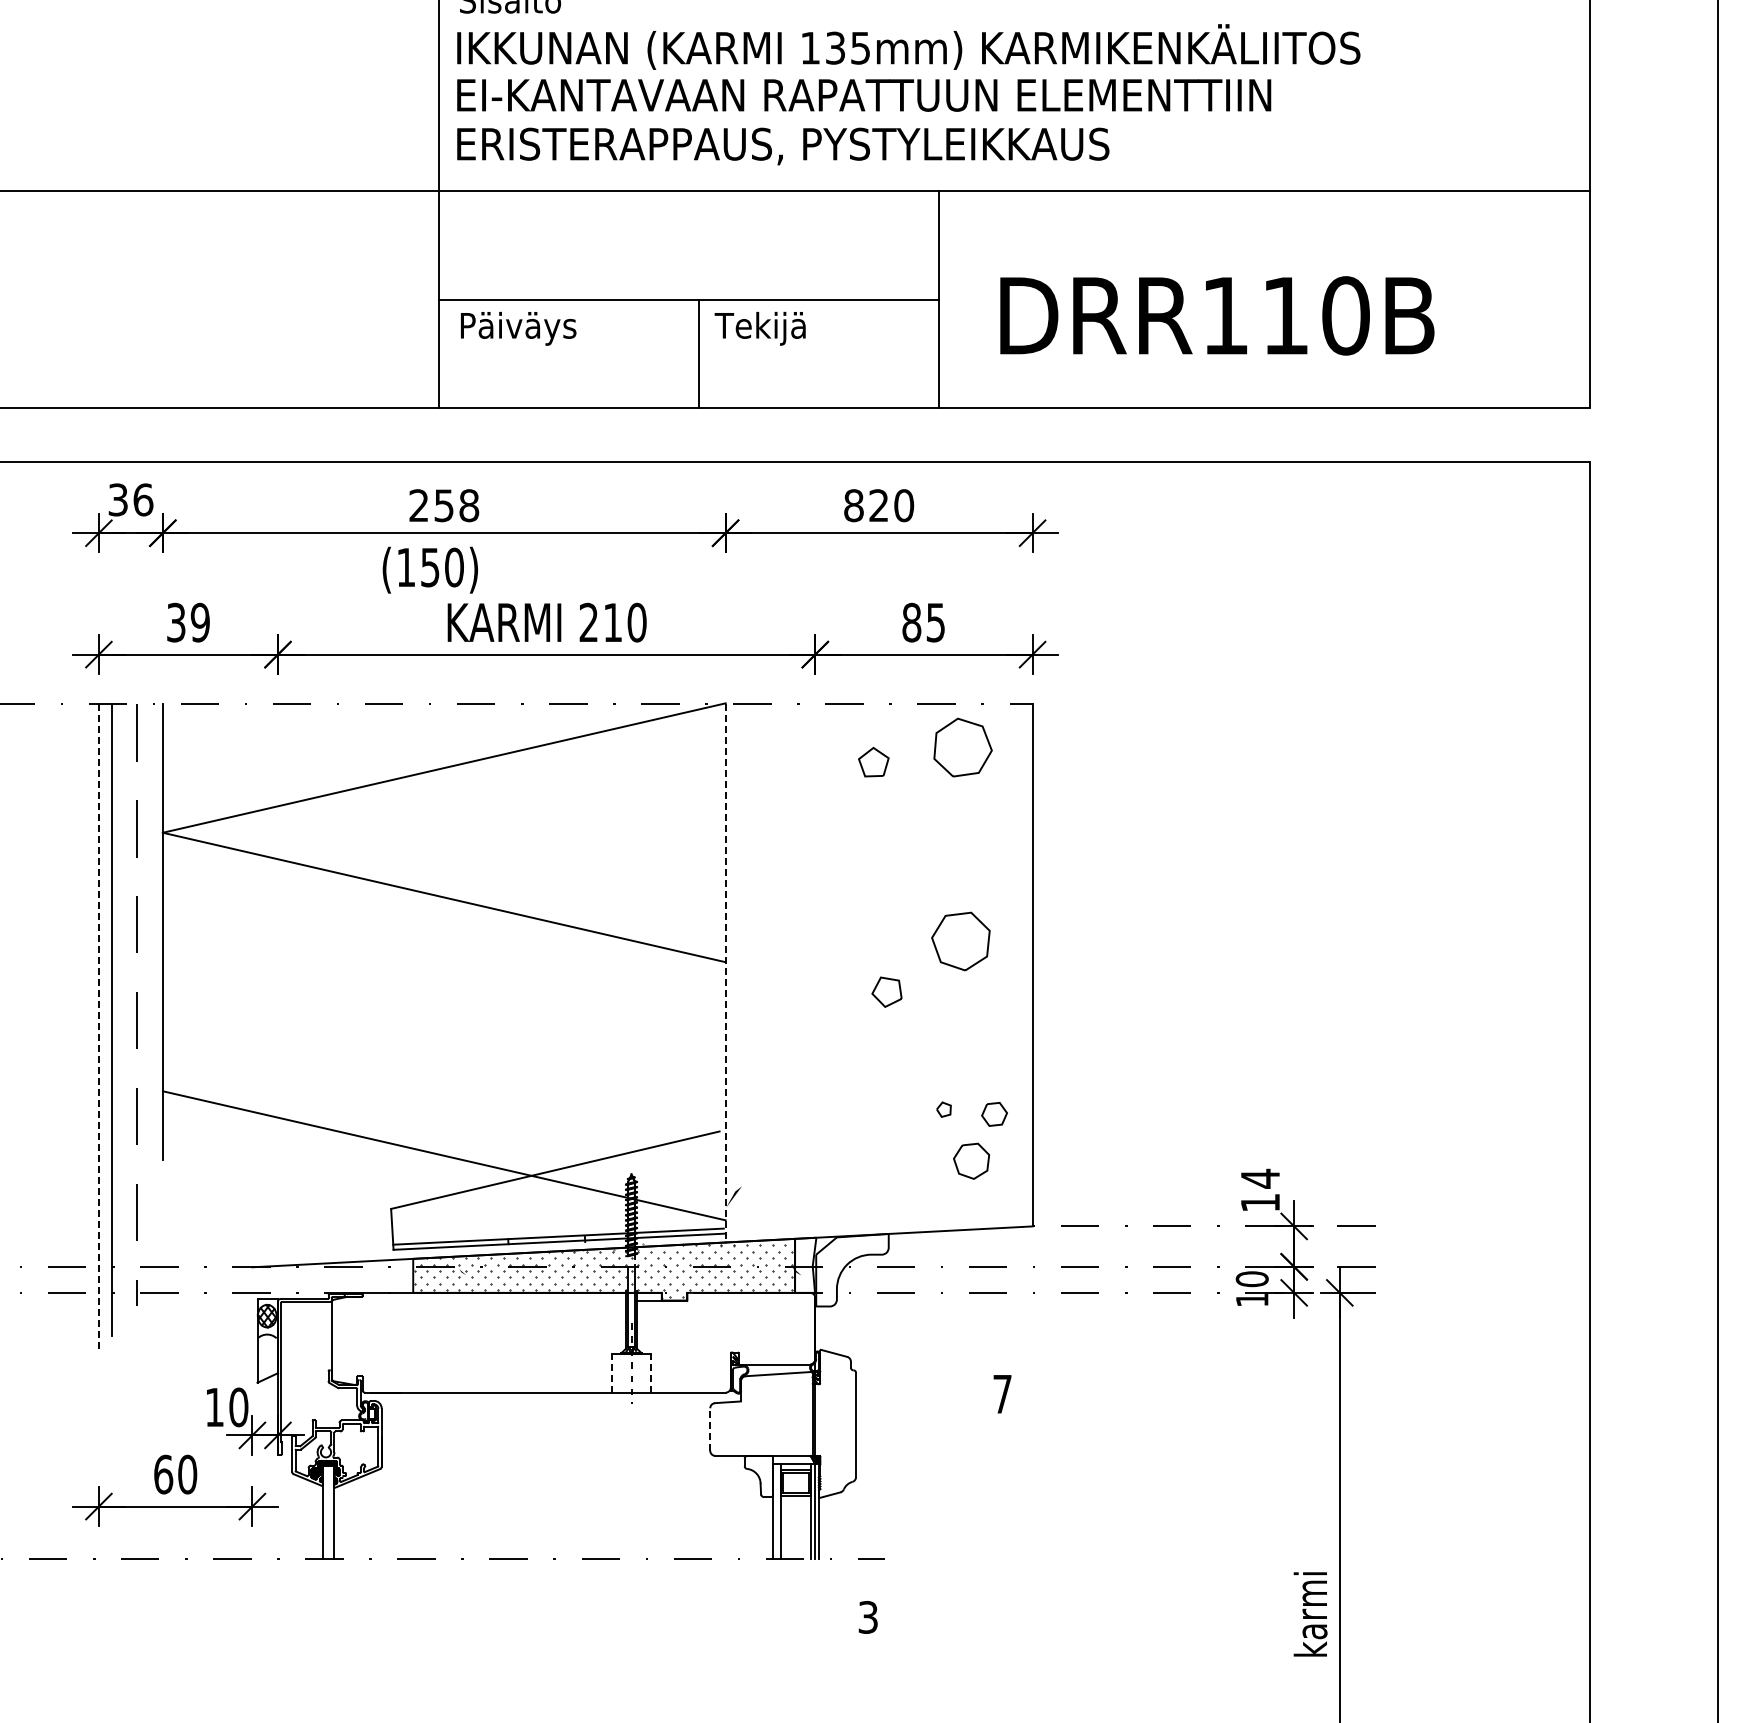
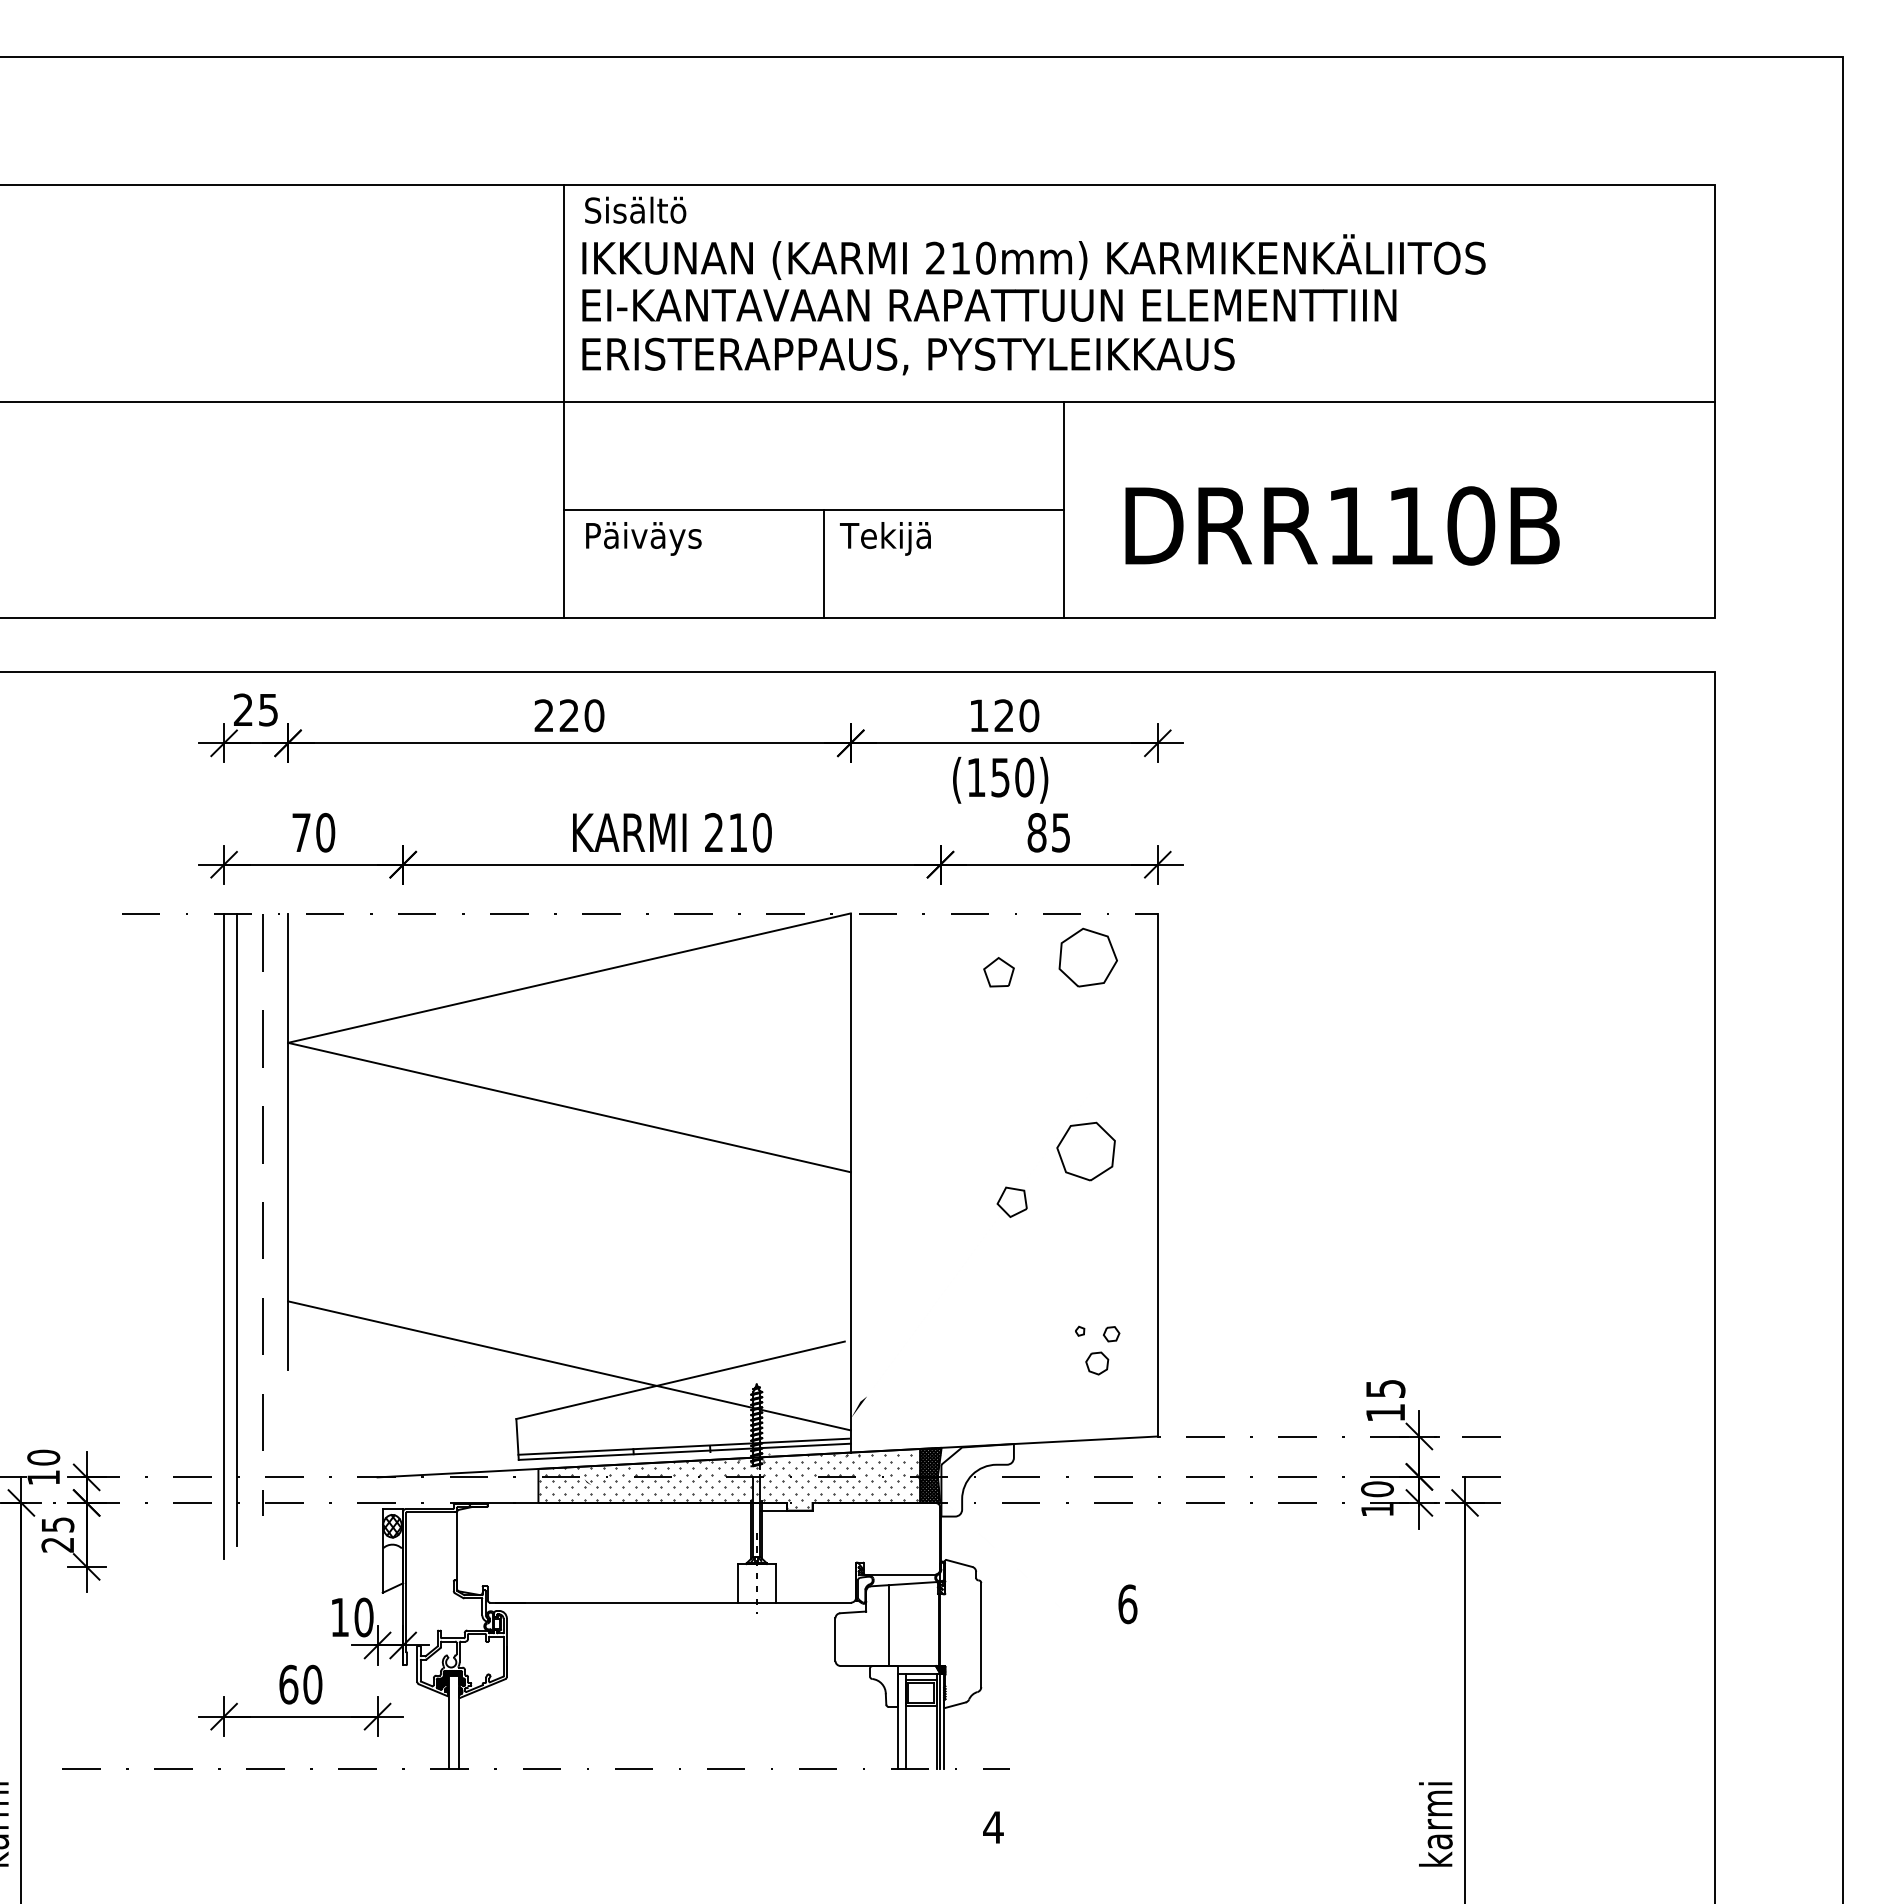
text: (835, 47) -> (960, 257), 135mm) -> 210mm)
text: (131, 499) -> (256, 709), 36 -> 25
text: (456, 505) -> (581, 715), 258 -> 220
text: (853, 505) -> (978, 715), 820 -> 120
text: (430, 570) -> (1000, 780), moved
text: (188, 622) -> (313, 832), 39 -> 70
line: (725, 973) -> (850, 1183), dashed -> solid
line: (99, 1026) -> (224, 1236), dashed -> solid
part: (972, 1140) -> (1097, 1350), size x0.62
text: (1260, 1178) -> (1385, 1388), 14 -> 15
hatch: (805, 1264) -> (930, 1474), added
line: (612, 1373) -> (737, 1583), dashed -> solid
line: (650, 1373) -> (775, 1583), dashed -> solid
text: (1002, 1394) -> (1127, 1604), 7 -> 6
line: (764, 1415) -> (889, 1625), added
line: (710, 1429) -> (835, 1639), dashed -> solid
text: (868, 1617) -> (993, 1827), 3 -> 4

